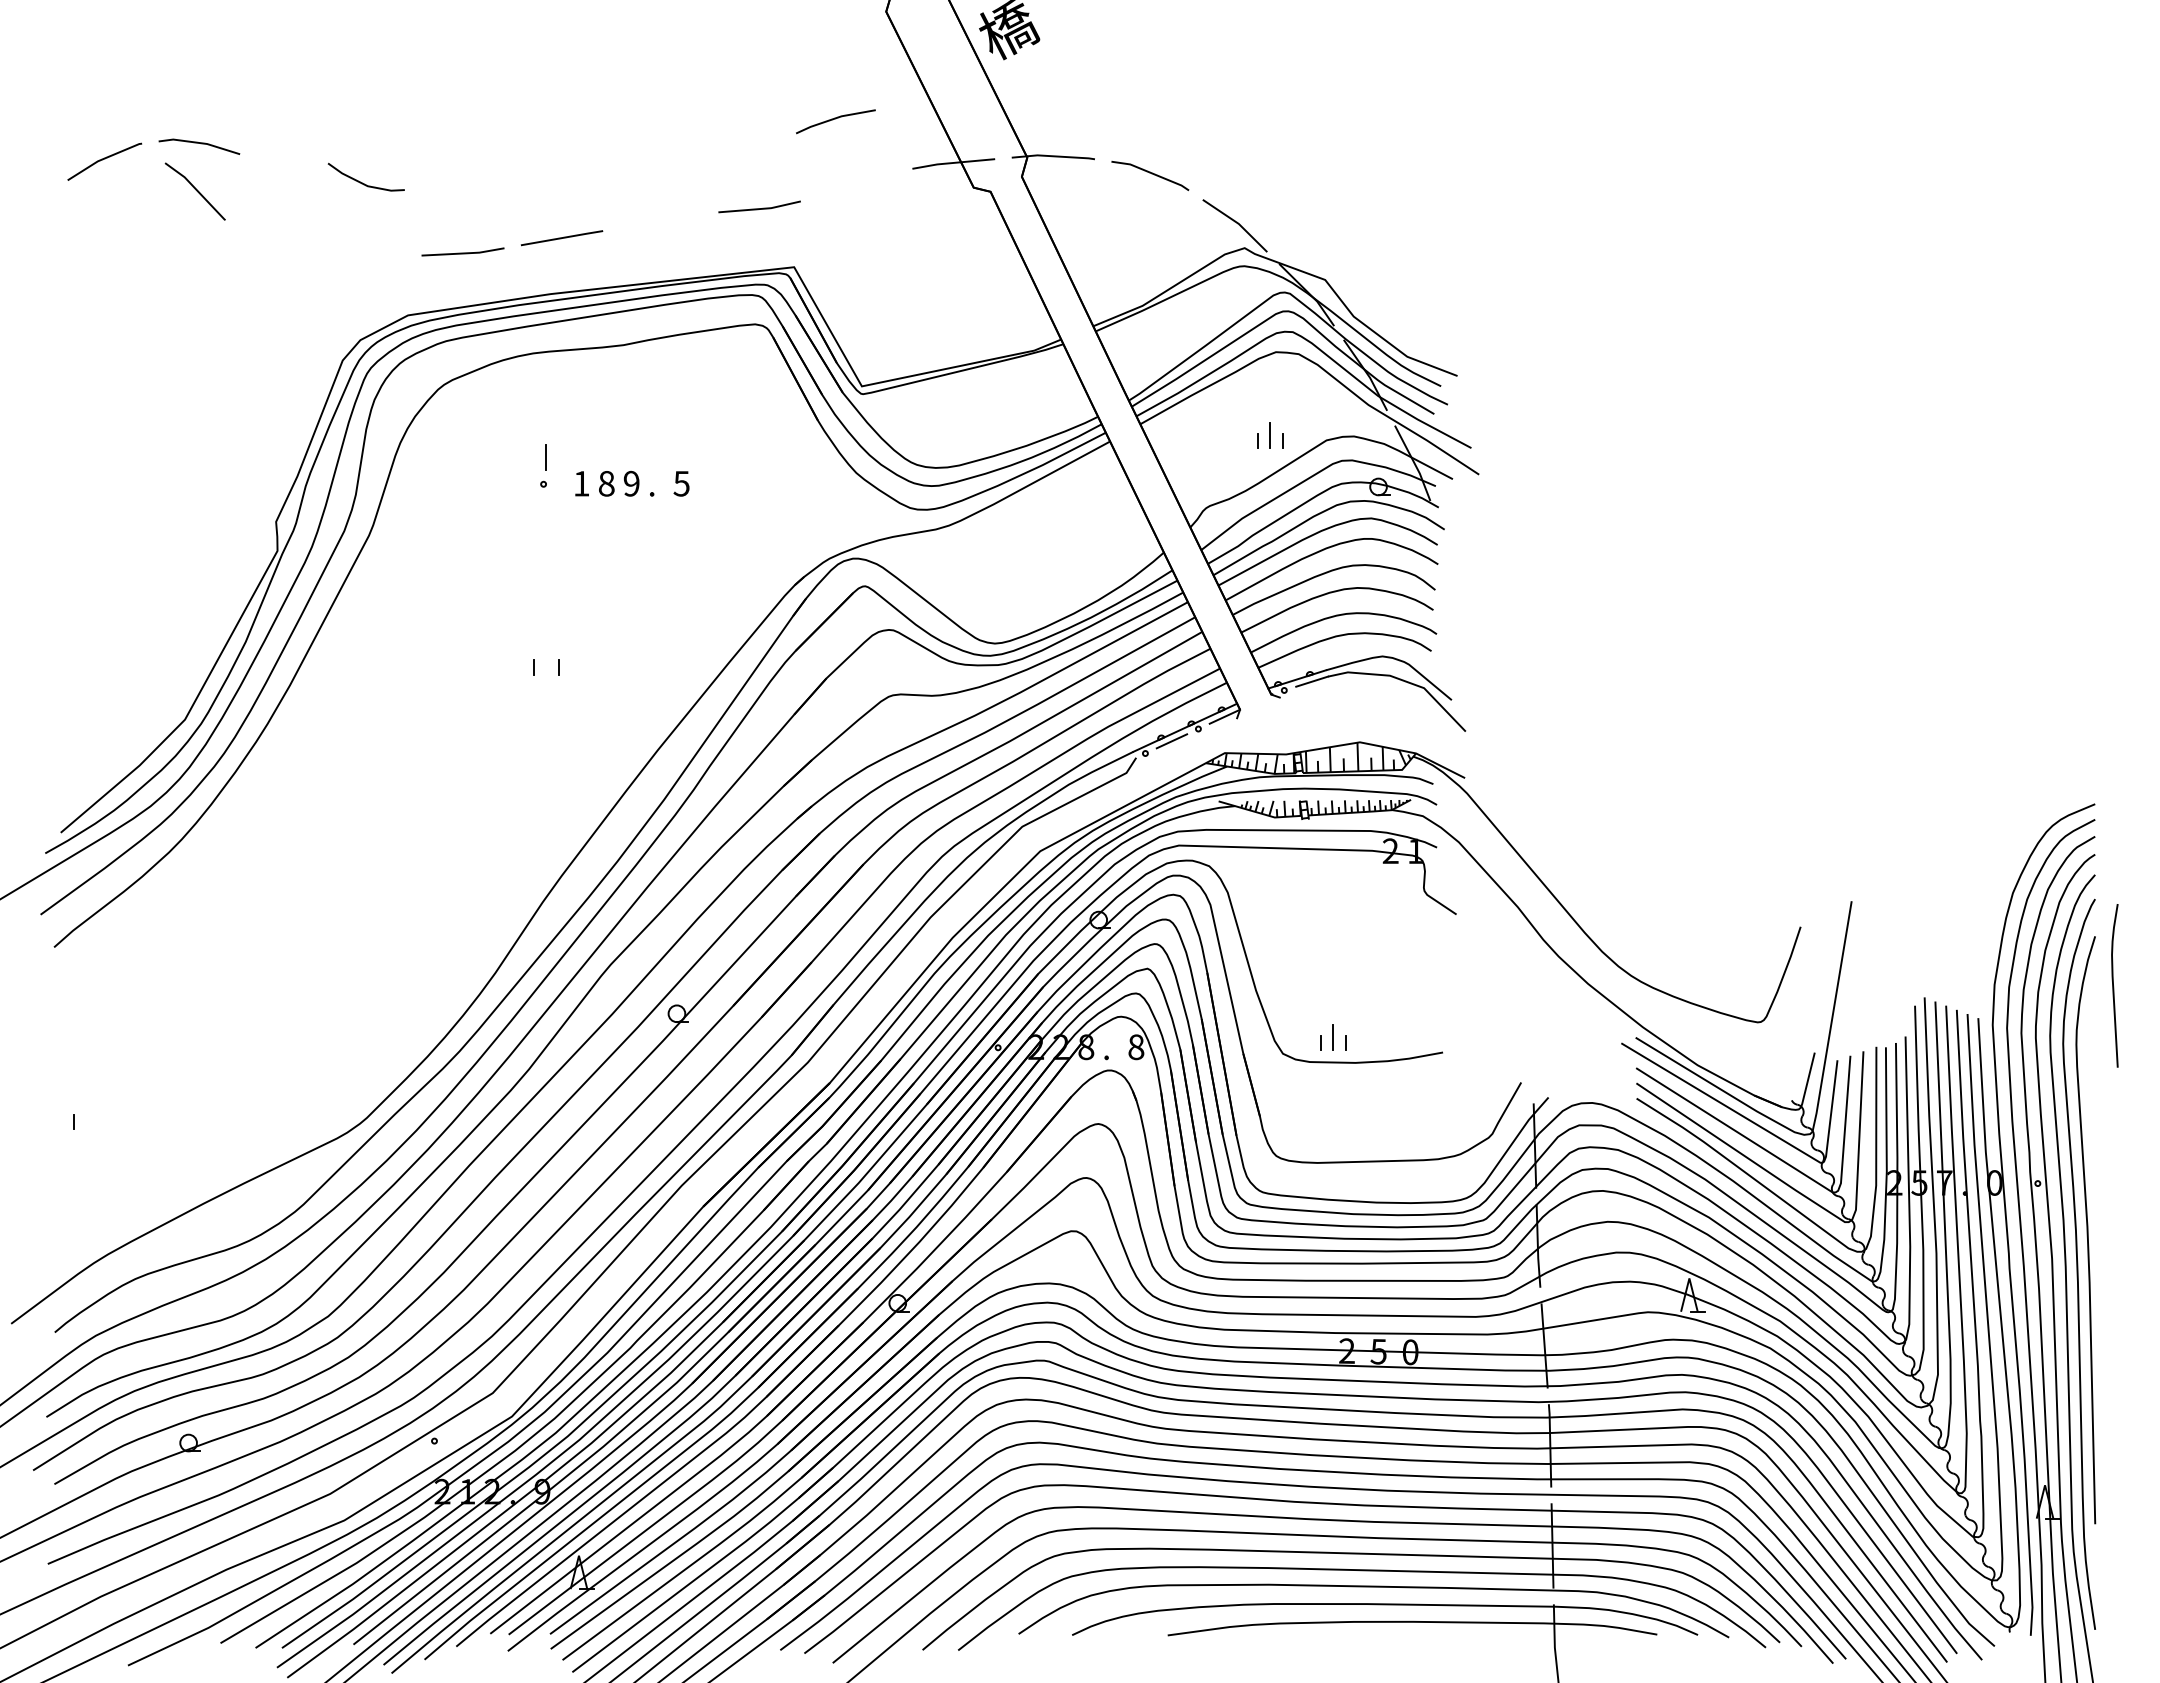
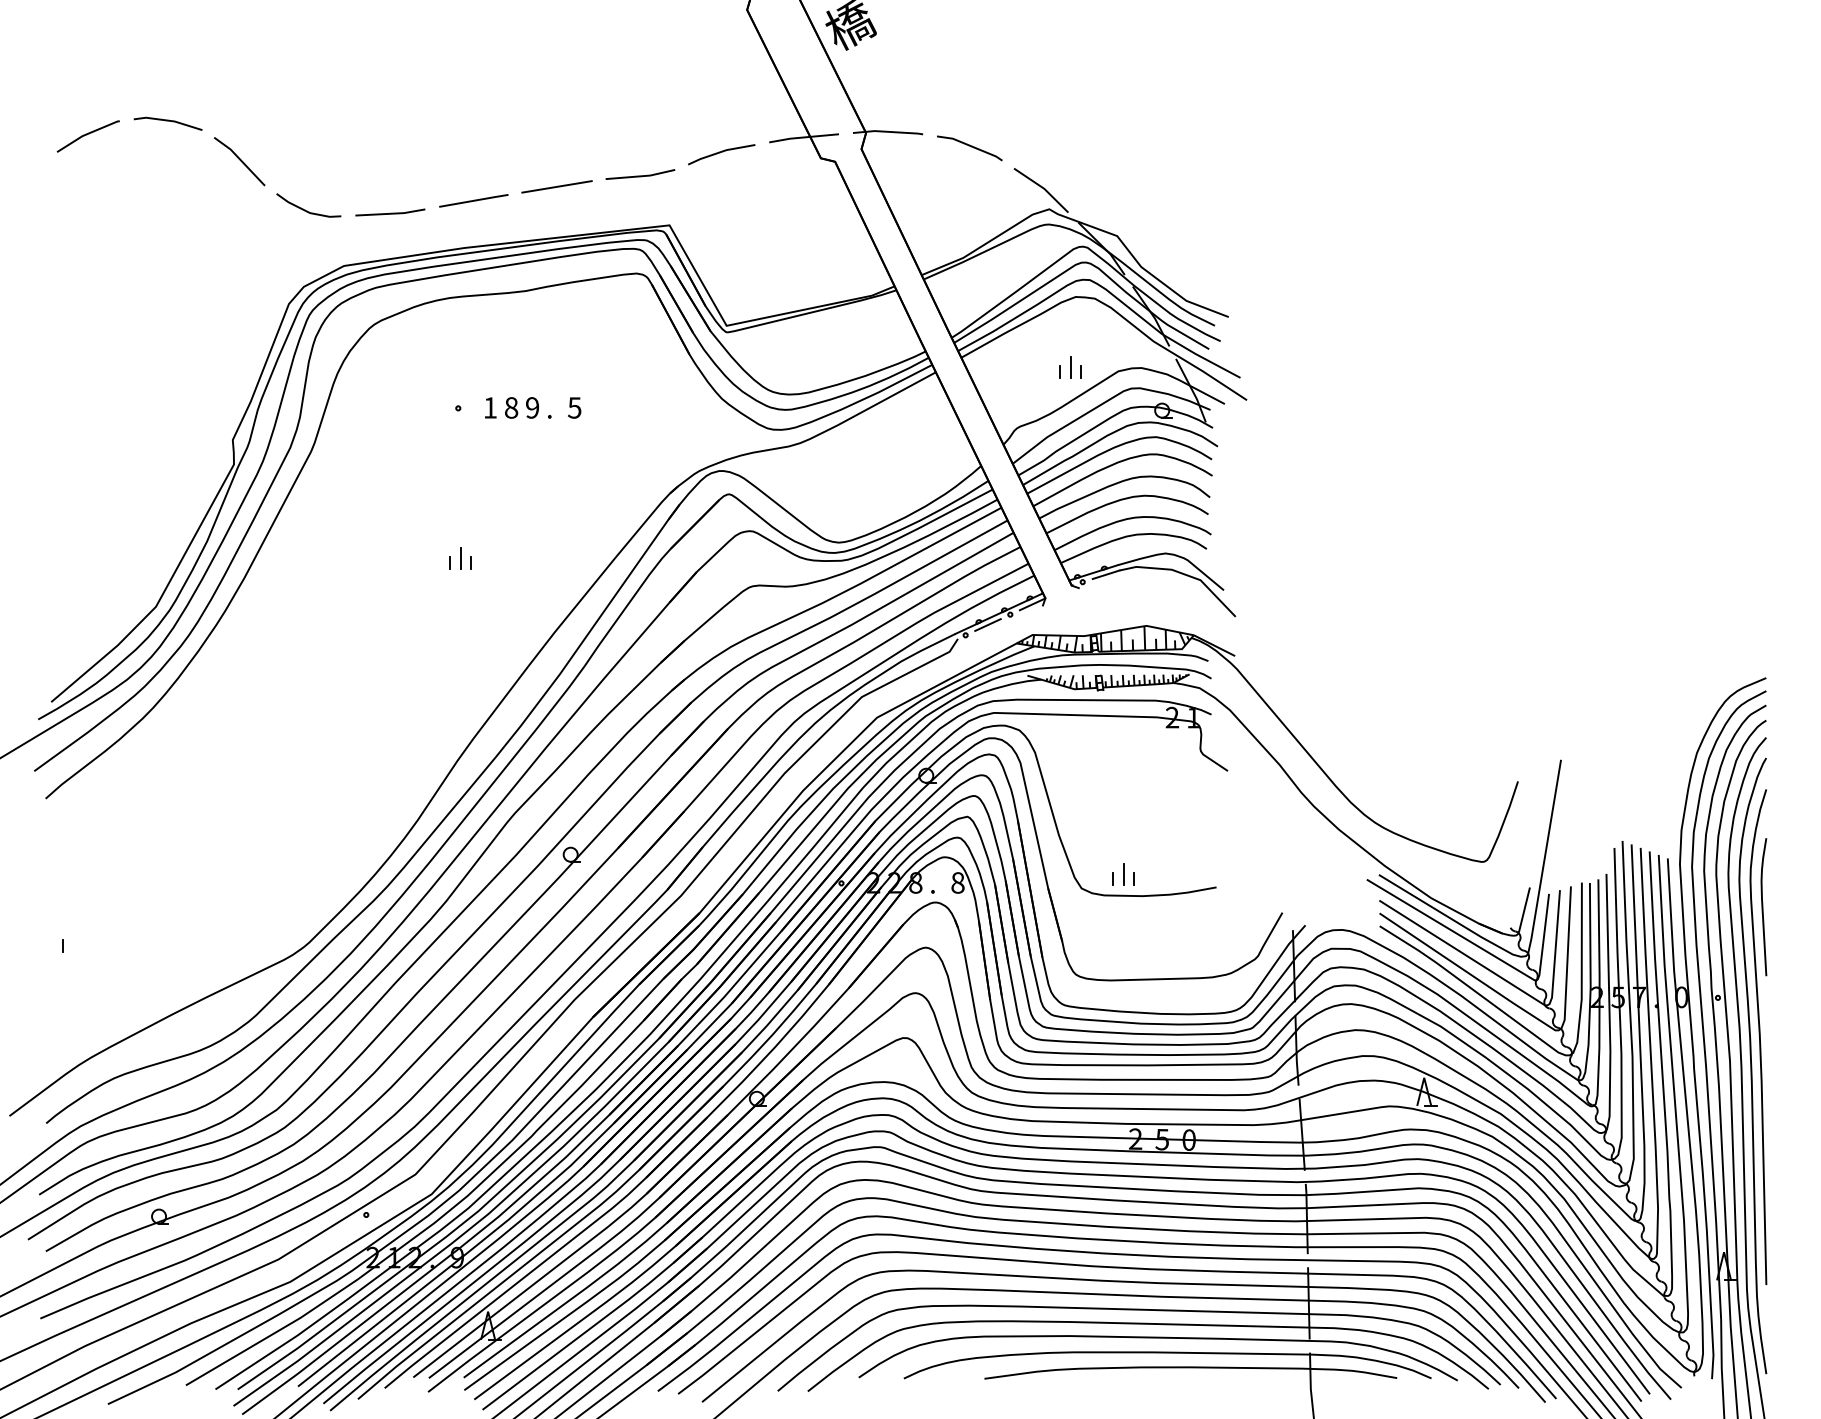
line: (834, 120) -> (720, 153), moved
line: (362, 181) -> (305, 209), moved
line: (195, 190) -> (239, 160), moved
line: (660, 221) -> (556, 186), added
line: (546, 458) -> (460, 558), moved
curve: (2114, 986) -> (1763, 907), moved

